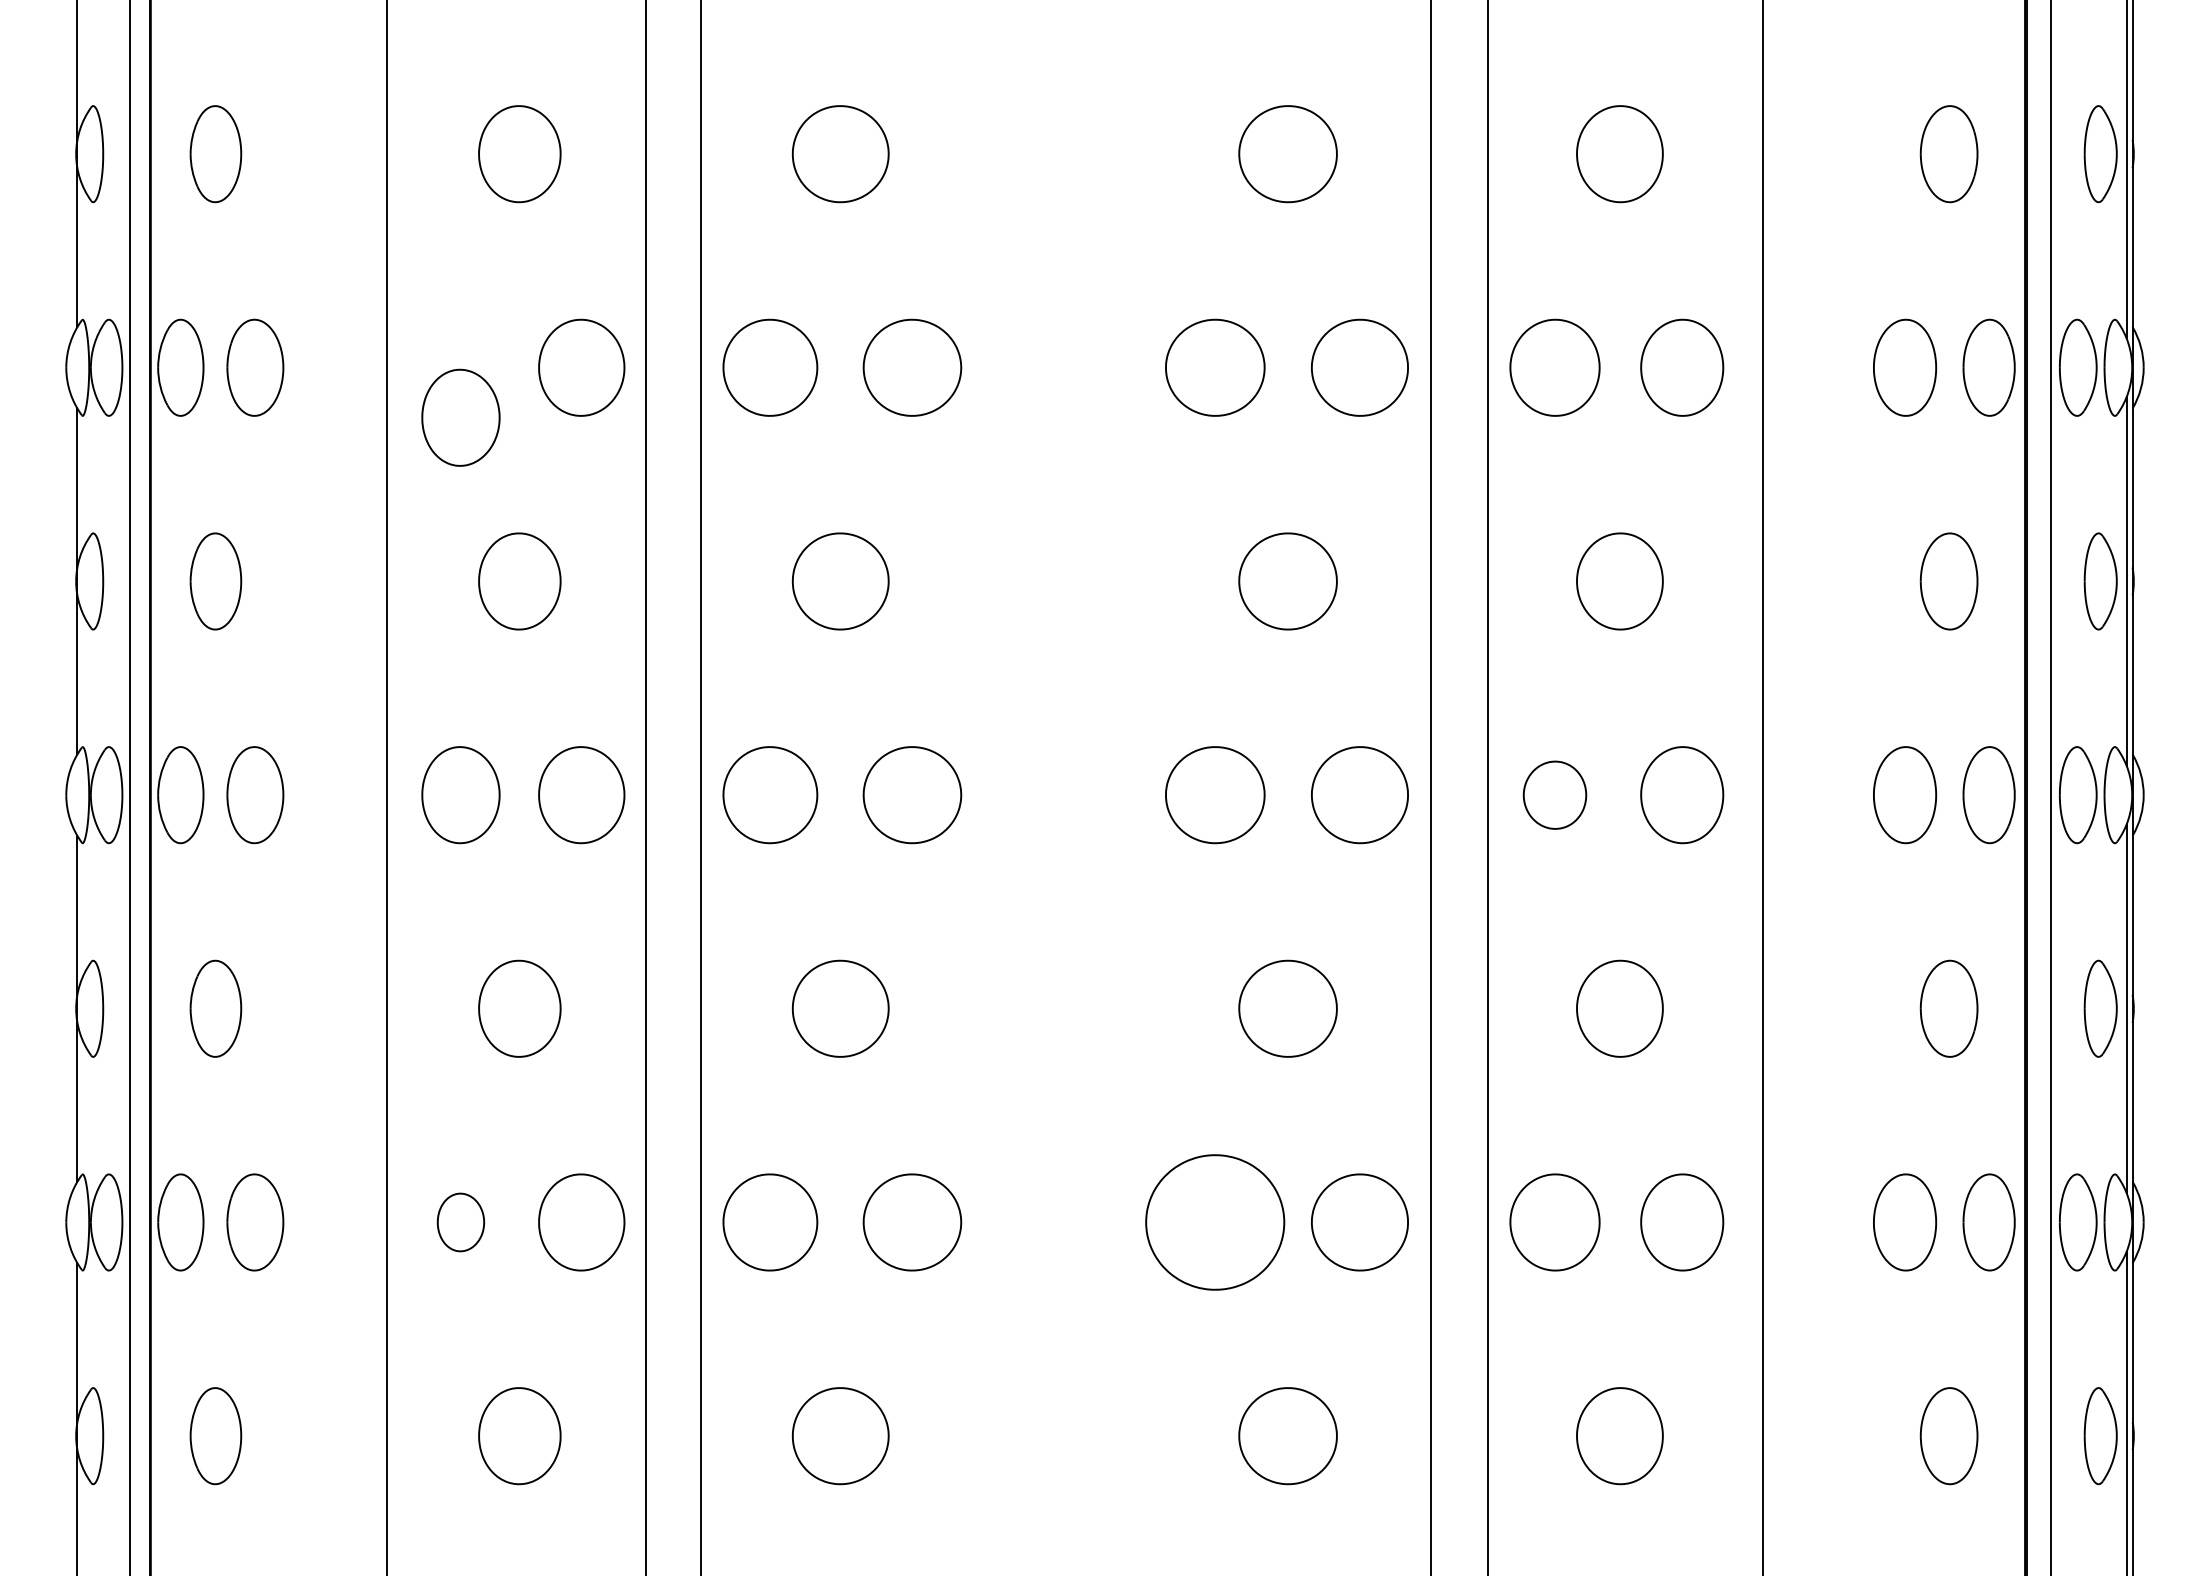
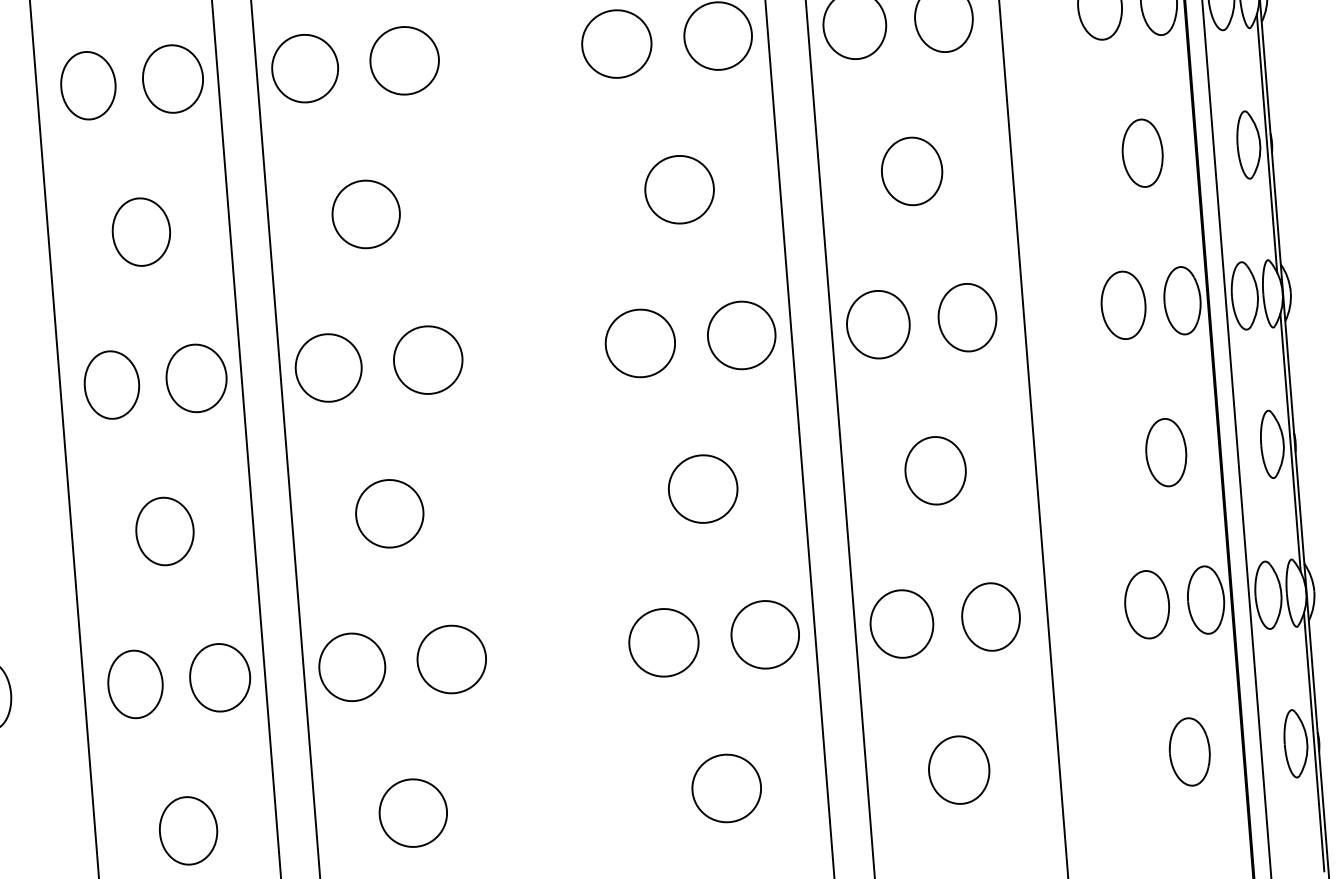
part: (460, 417) -> (88, 85), moved
part: (1554, 795) -> (878, 324), size x1.43
part: (460, 1222) -> (135, 684), size x1.67
part: (1215, 1222) -> (664, 642), size x0.71

